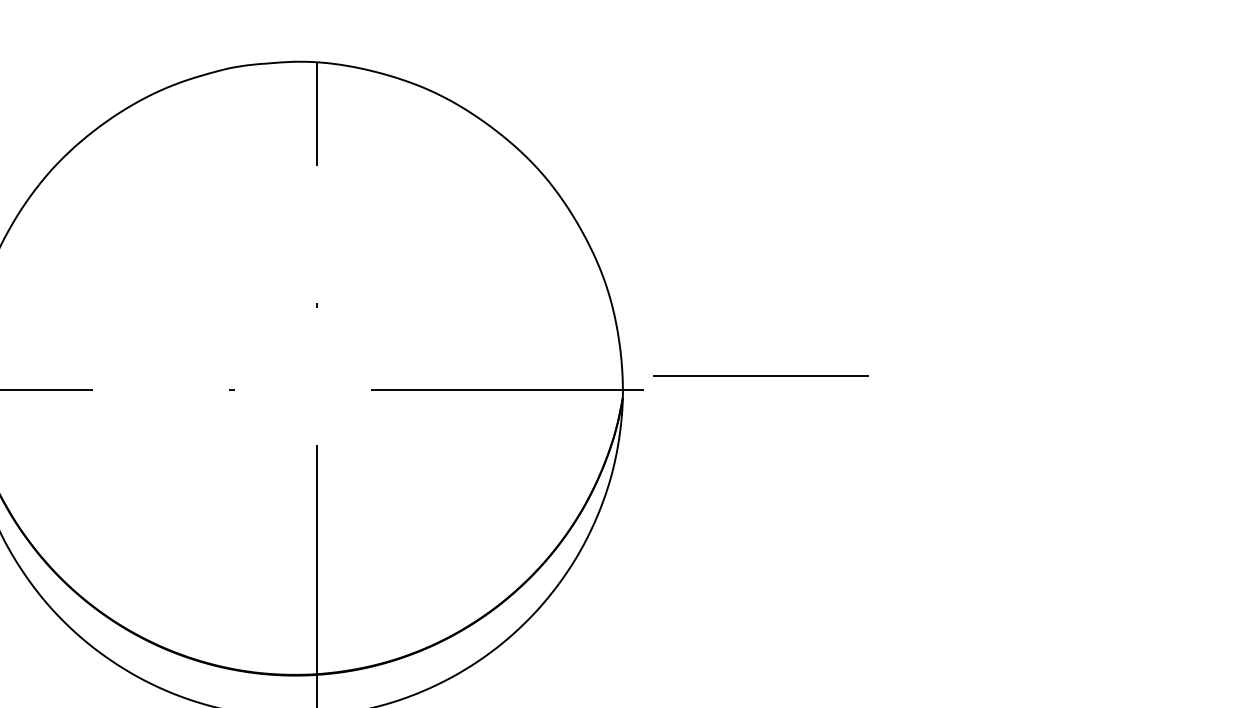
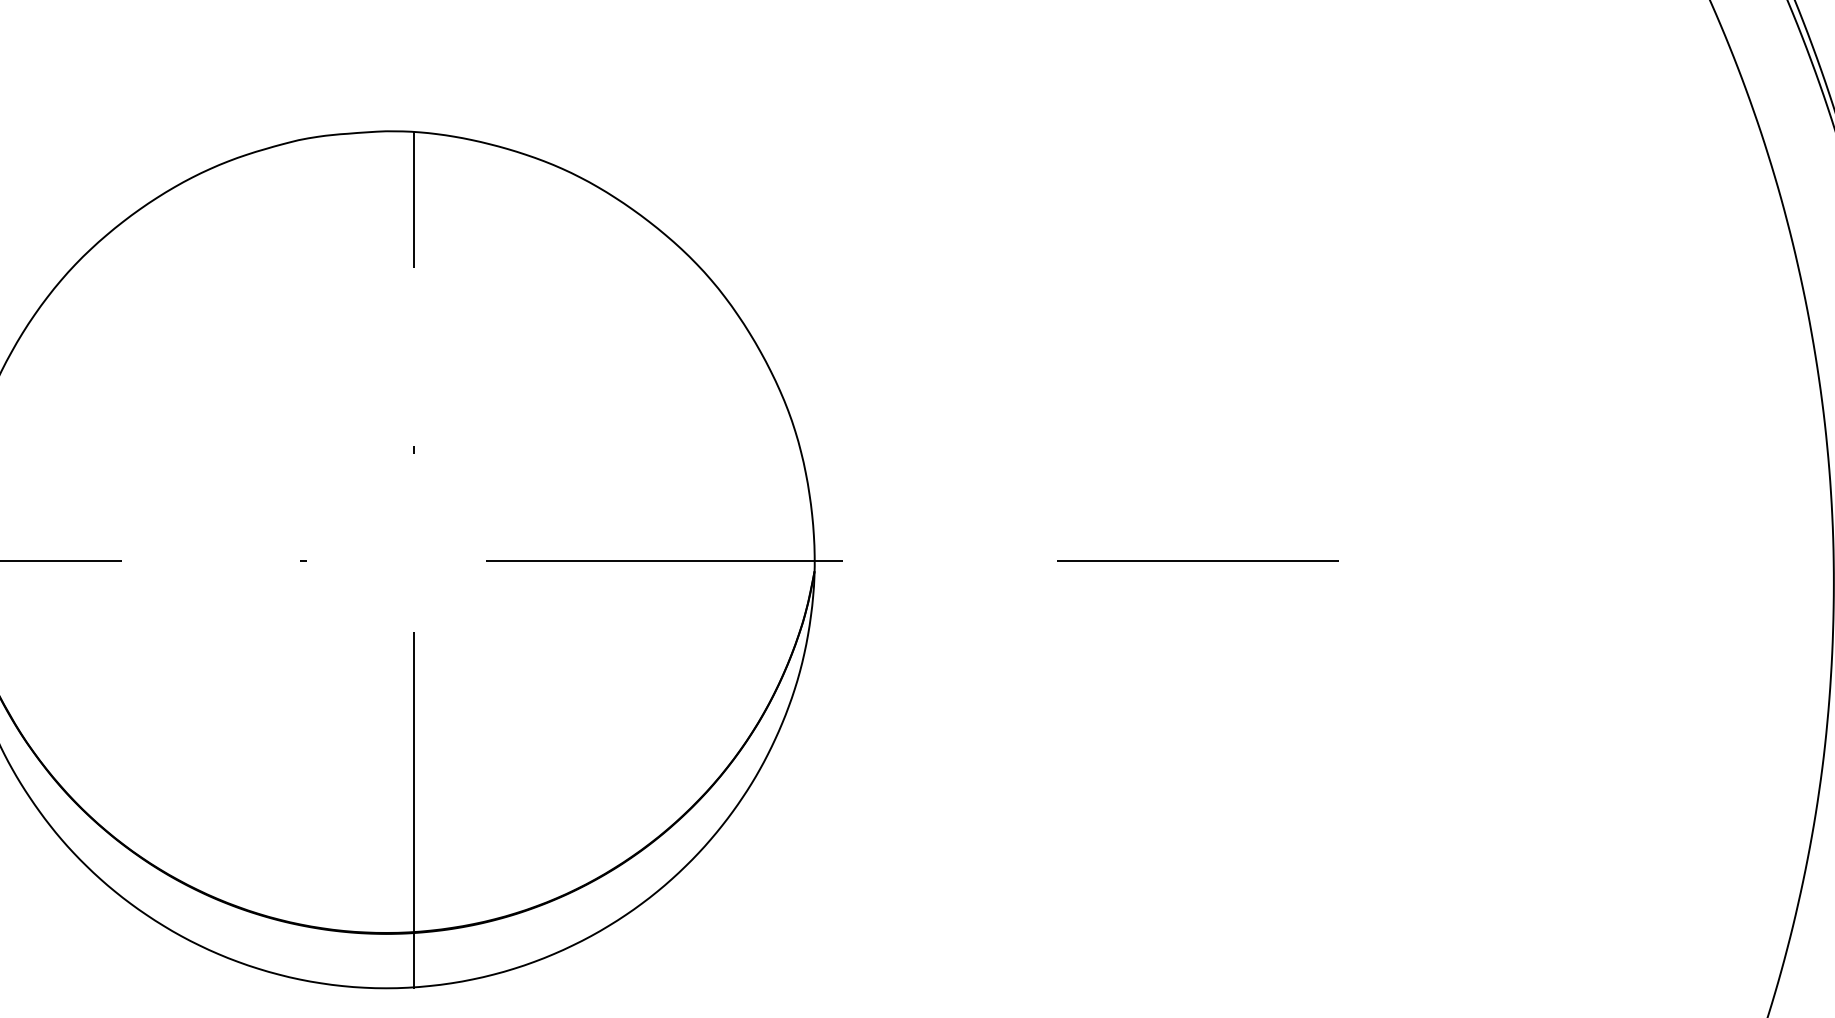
line: (760, 376) -> (1197, 560), moved

